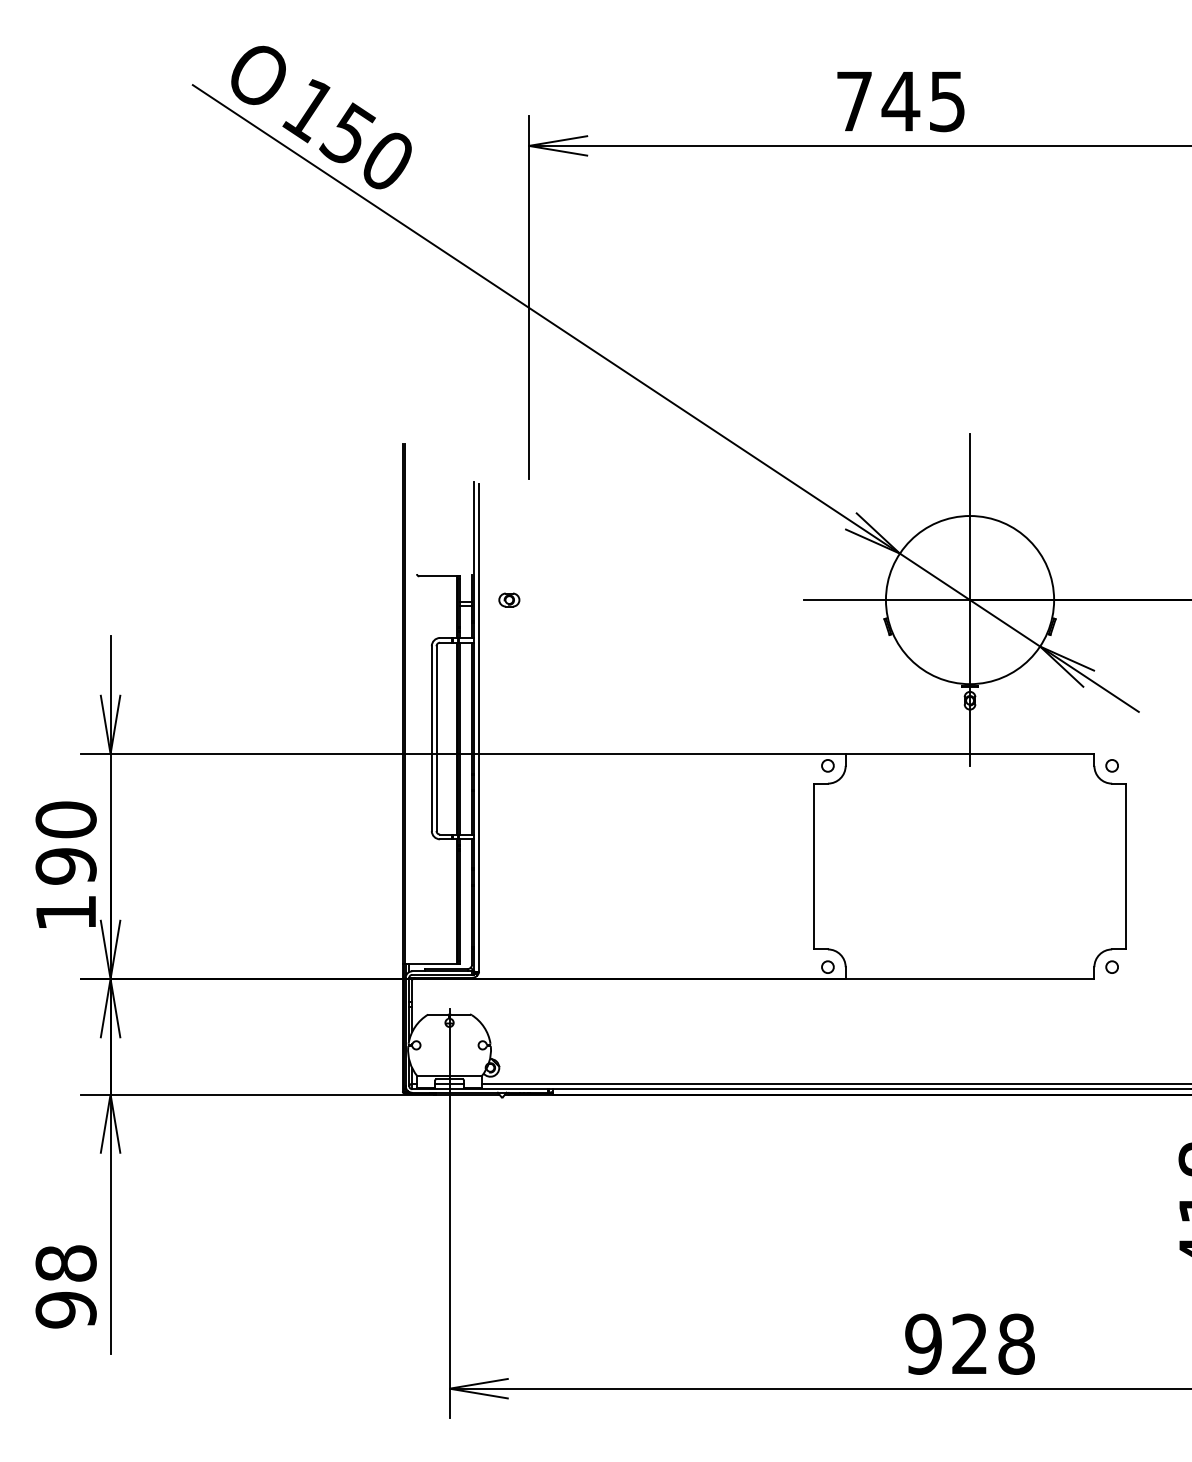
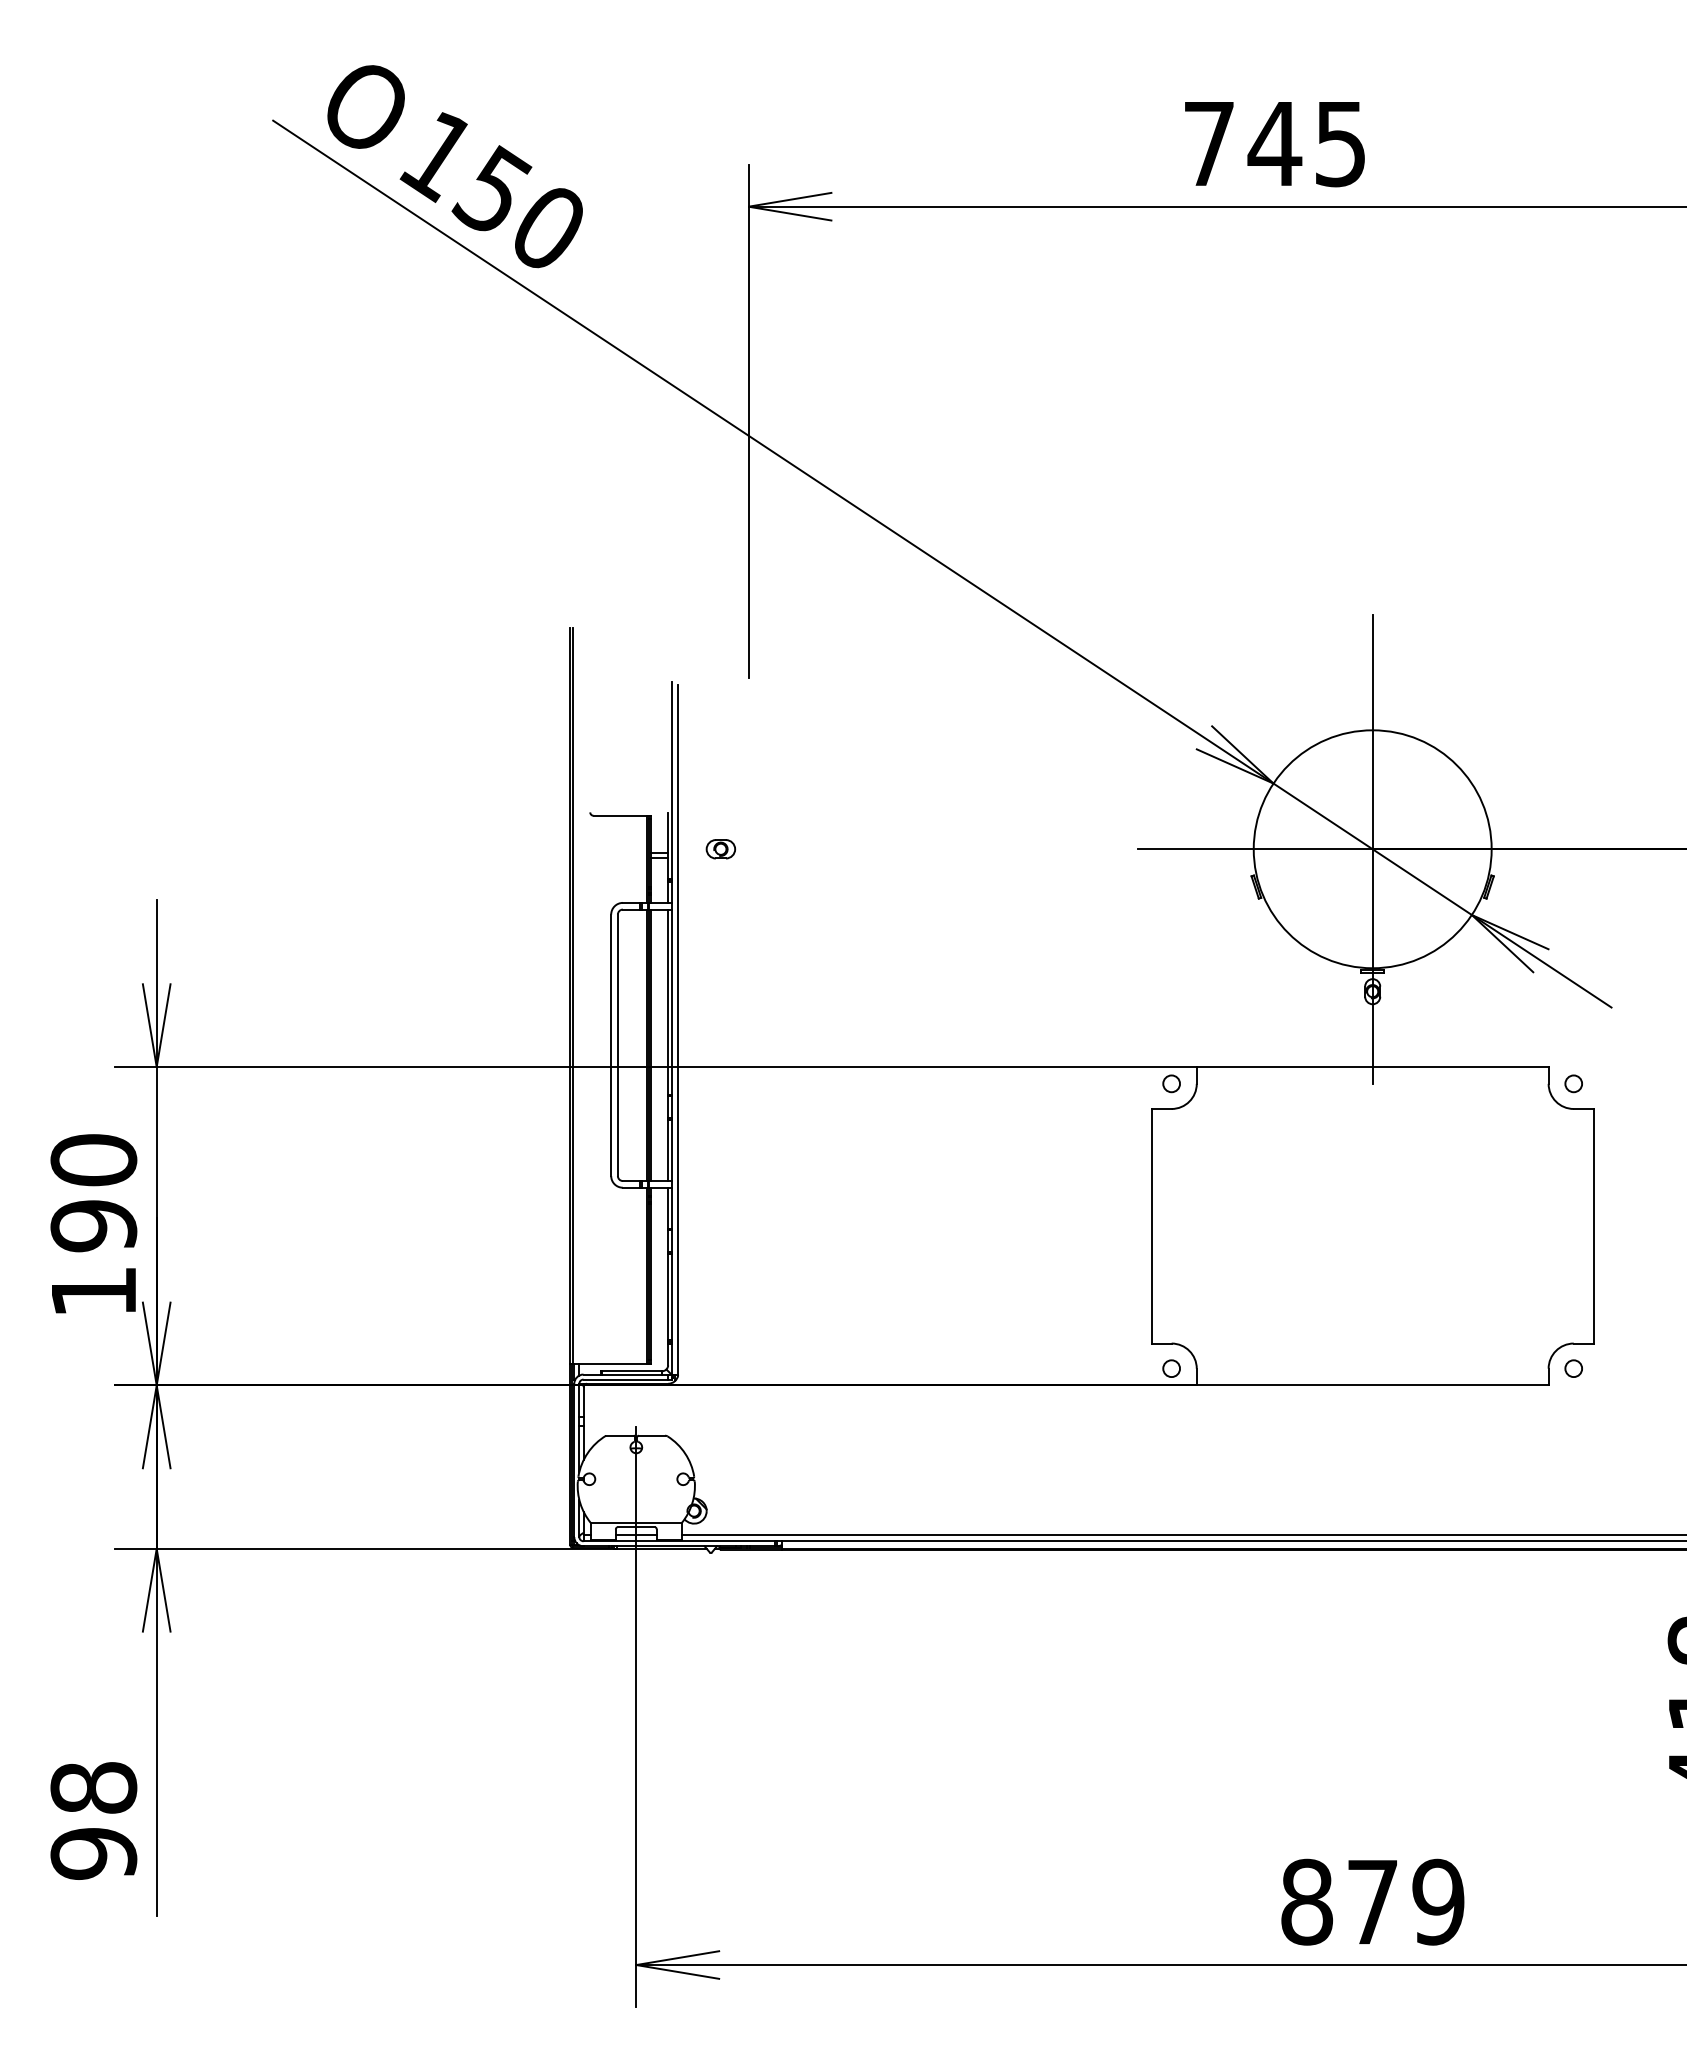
text: (969, 1343) -> (1372, 1901), 928 -> 879

